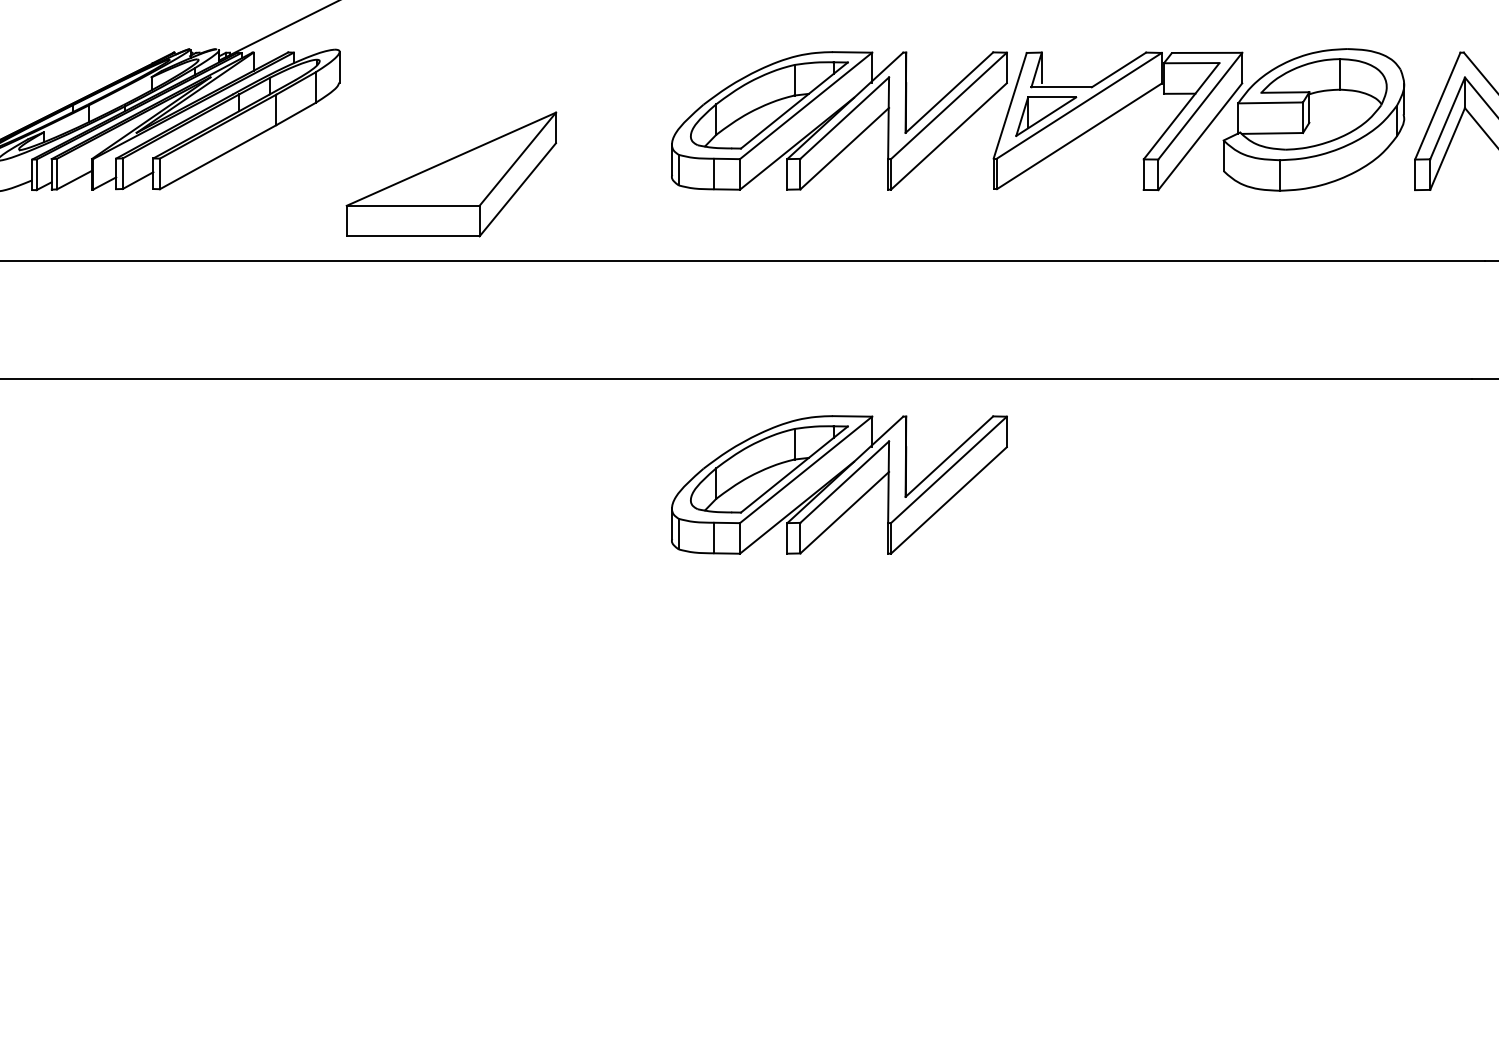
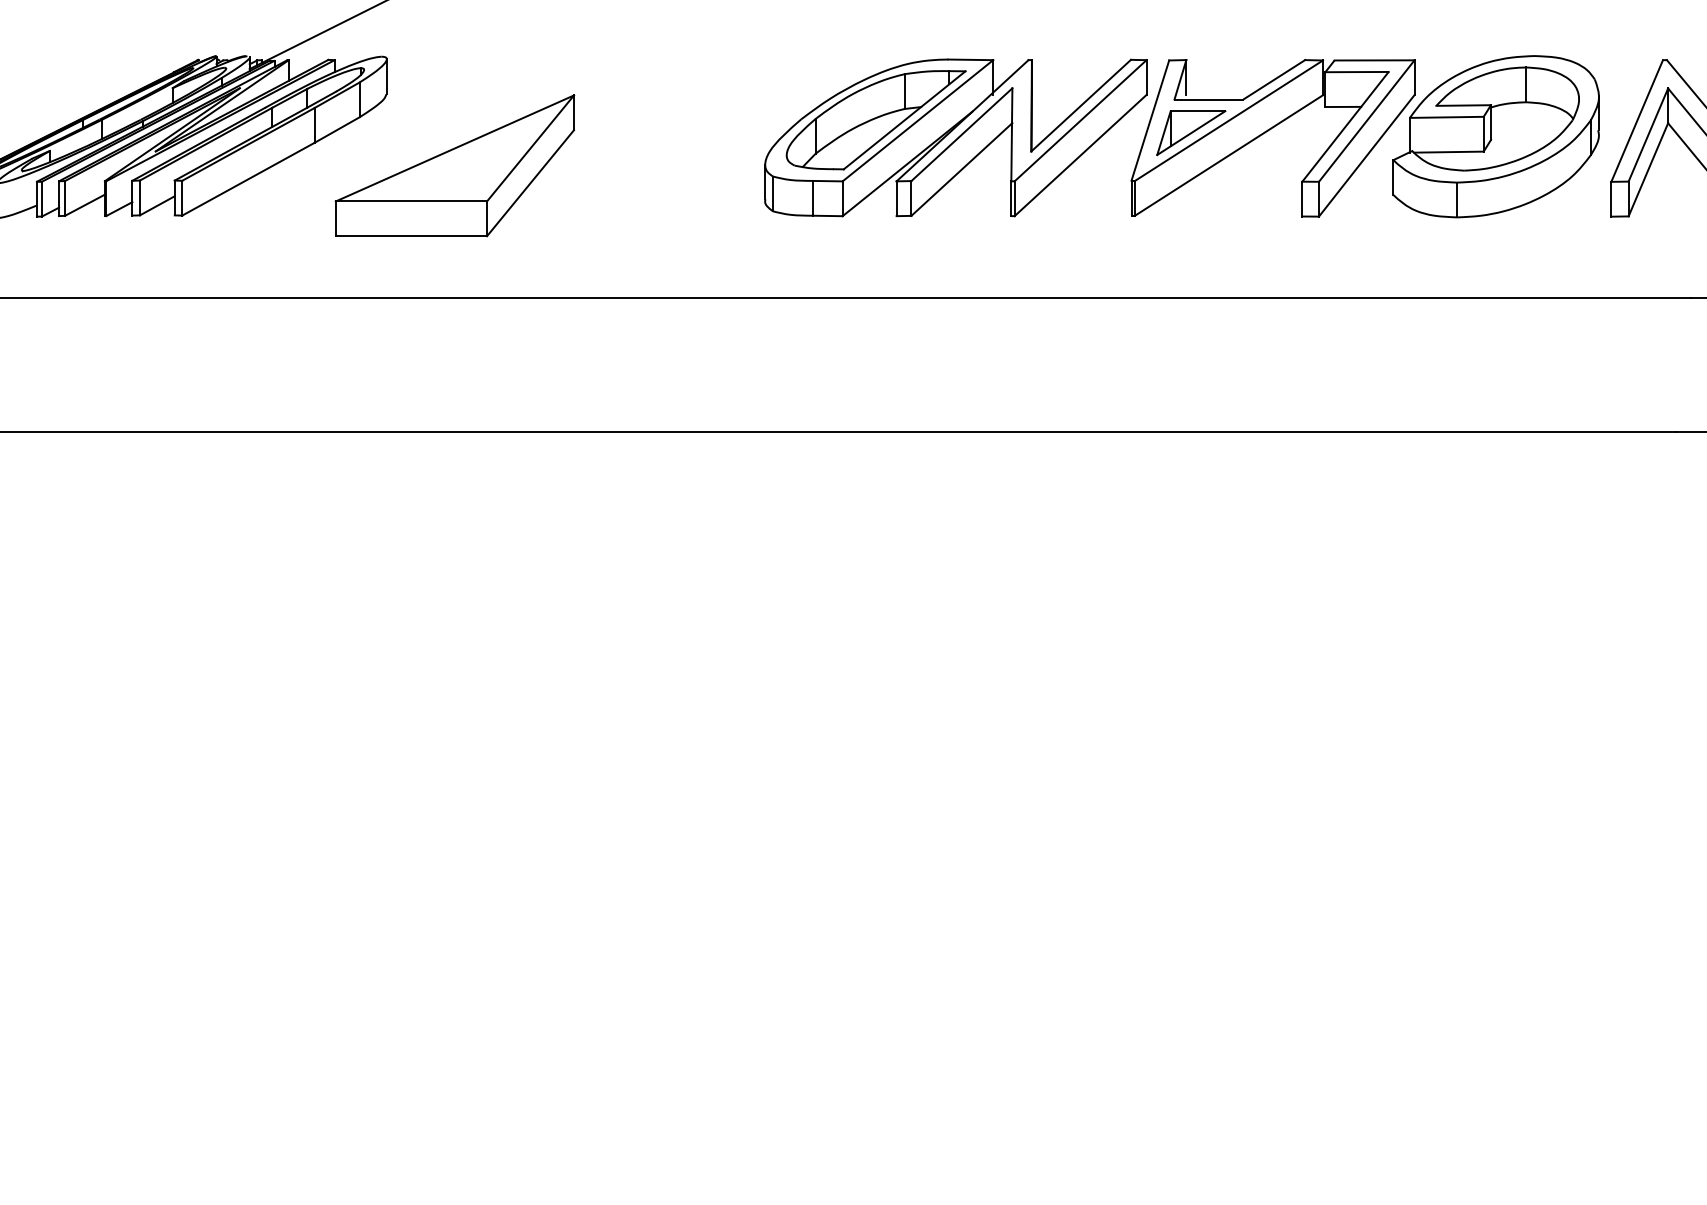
part: (451, 174) -> (454, 165), moved
part: (839, 484) -> (955, 551), removed

